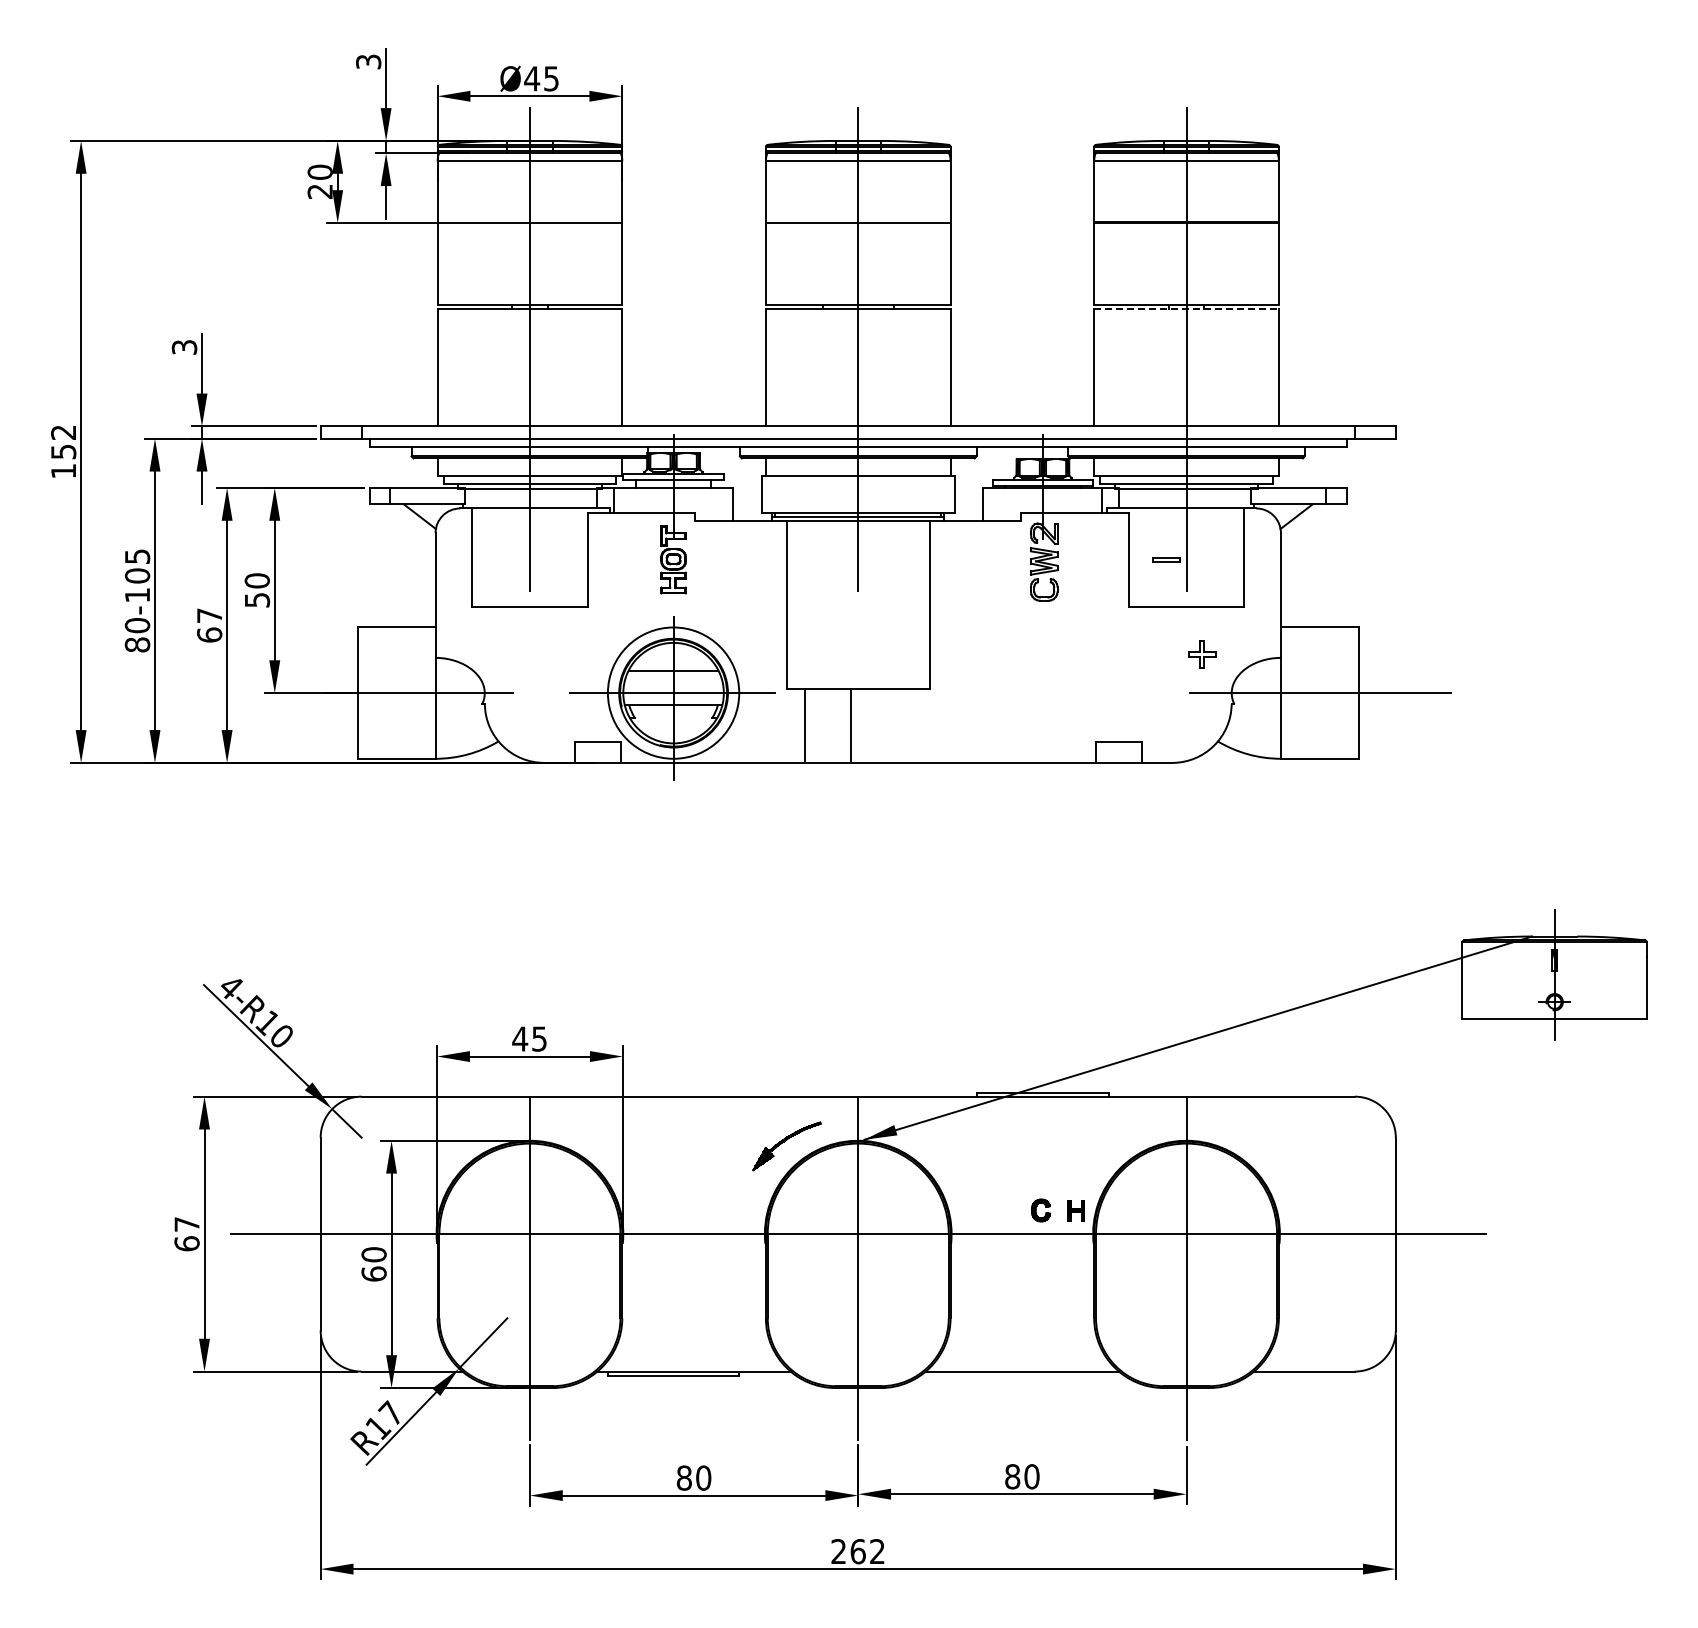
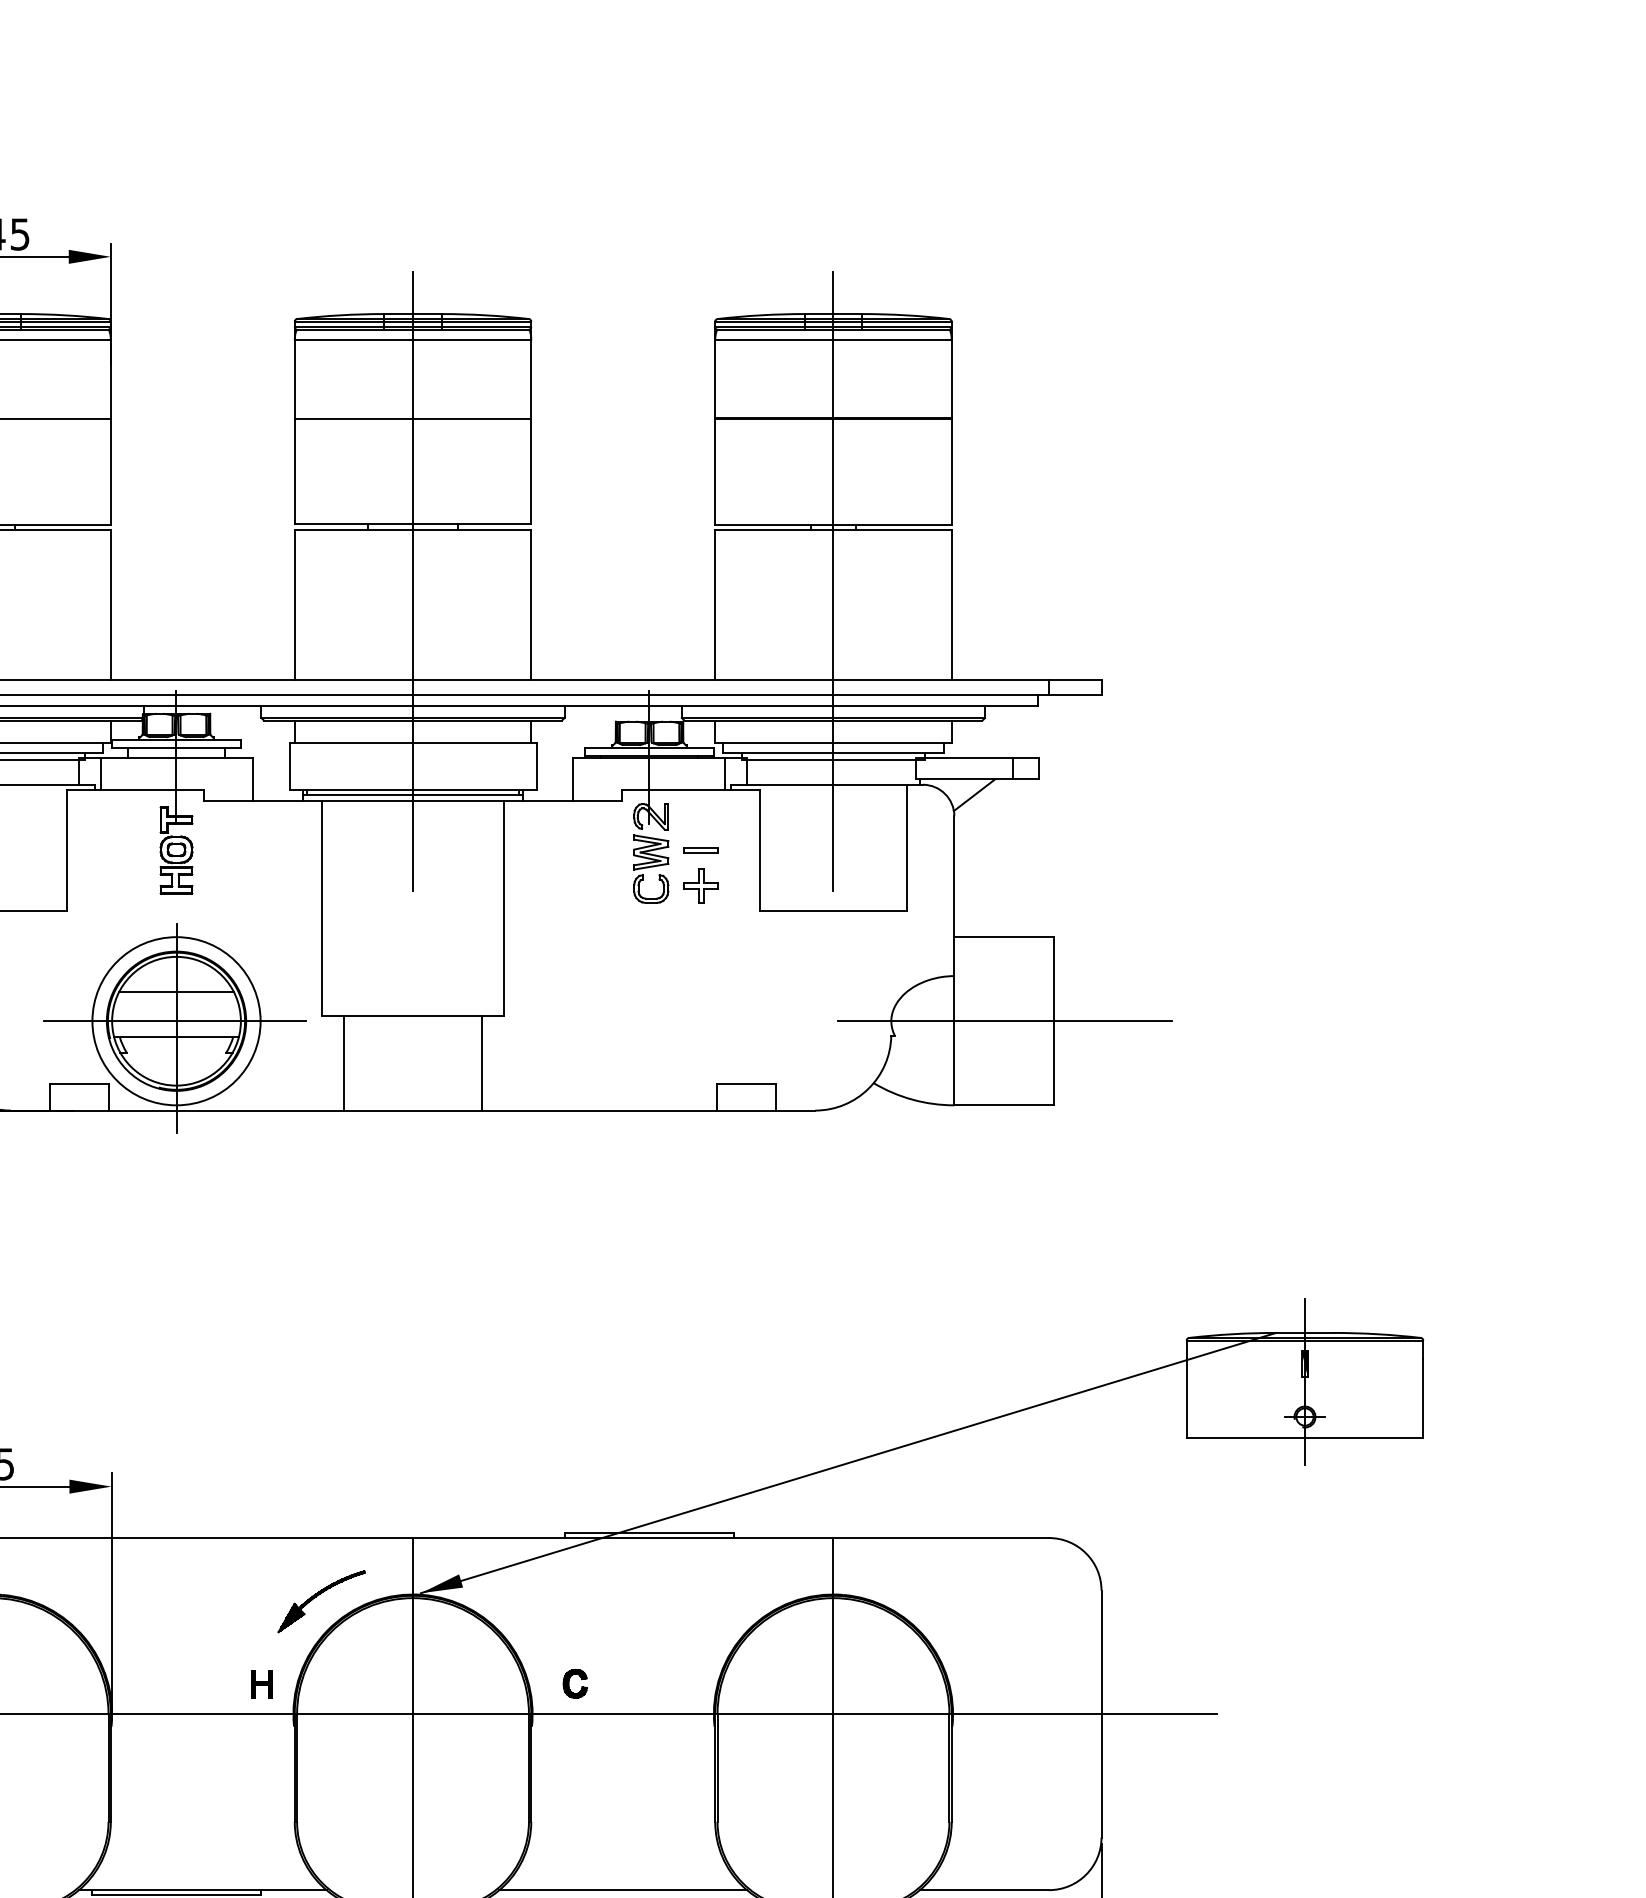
line: (1187, 309) -> (834, 529), dashed -> solid
part: (1166, 559) -> (701, 850), moved
part: (1202, 654) -> (701, 885), moved
line: (850, 725) -> (481, 1062), moved
part: (1041, 1210) -> (576, 1683), moved
part: (1075, 1210) -> (260, 1683), moved

